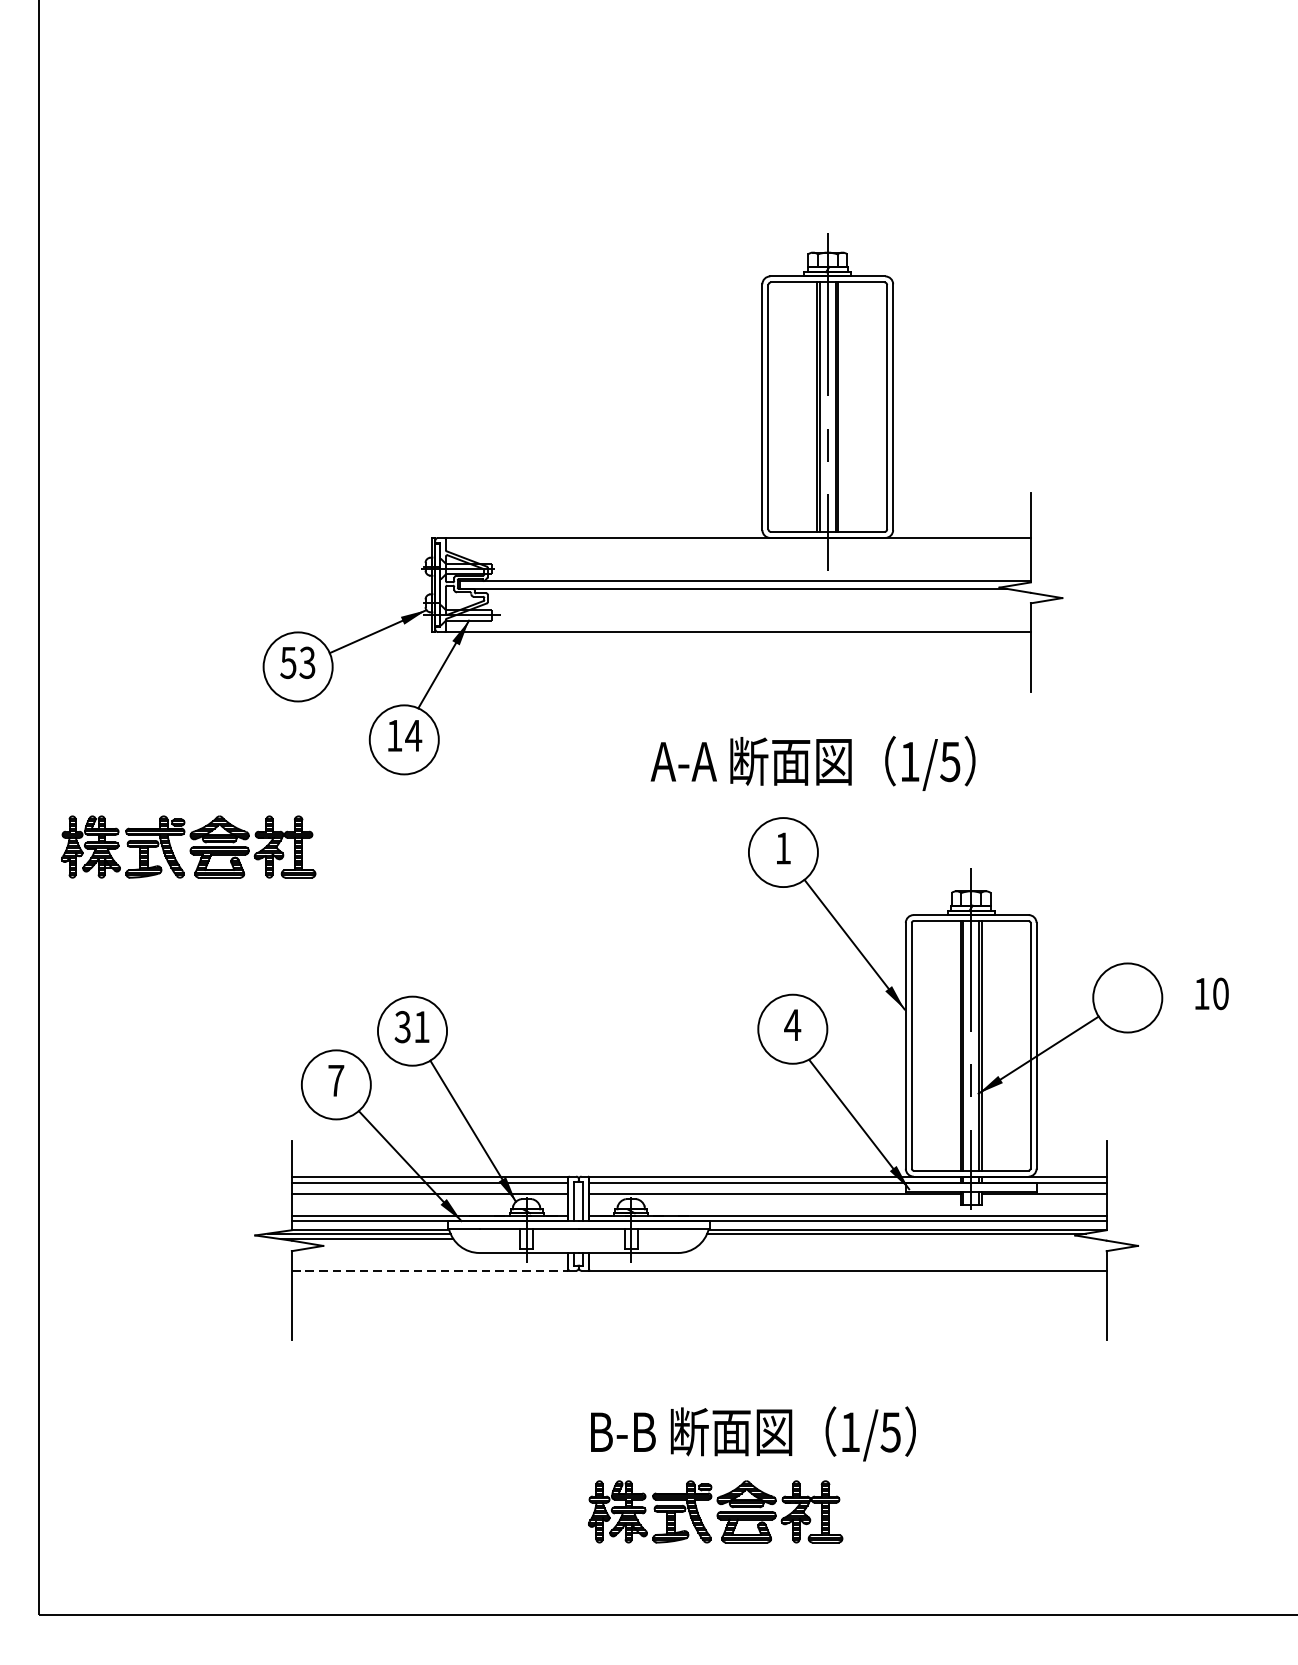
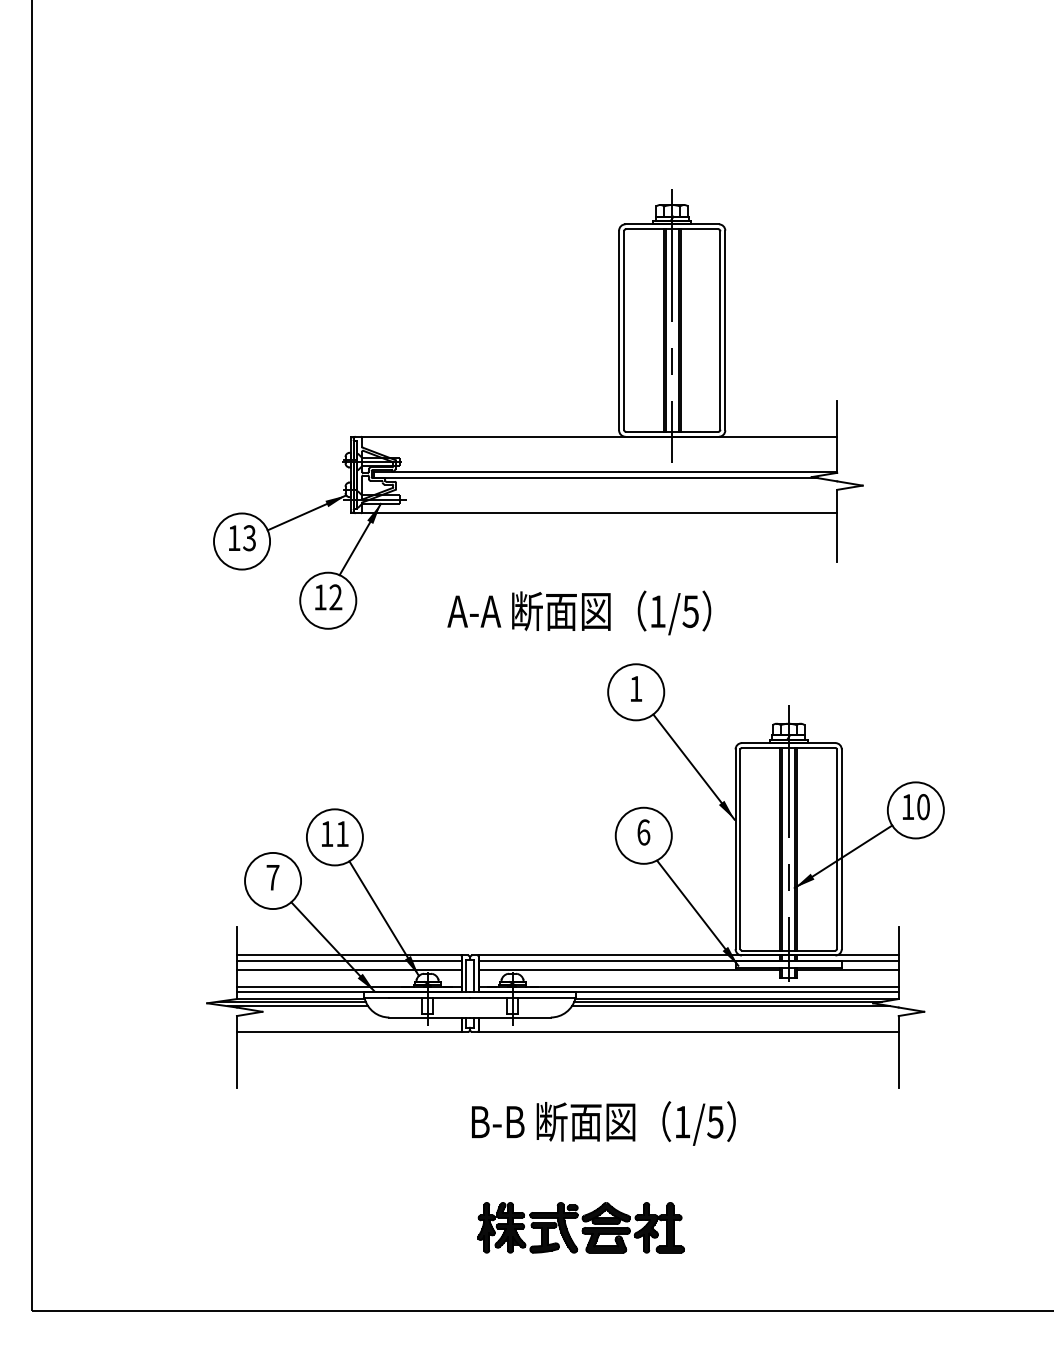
text: (287, 663) -> (233, 538), 53 -> 13
text: (413, 735) -> (335, 597), 14 -> 12
text: (813, 762) -> (579, 612), moved
part: (187, 846) -> (152, 687), removed
text: (1212, 994) -> (916, 807), moved
text: (792, 1025) -> (643, 832), 4 -> 6
text: (402, 1026) -> (326, 833), 31 -> 11
line: (899, 1239) -> (730, 1006), added
line: (430, 1270) -> (349, 1031), dashed -> solid
text: (753, 1433) -> (603, 1123), moved

